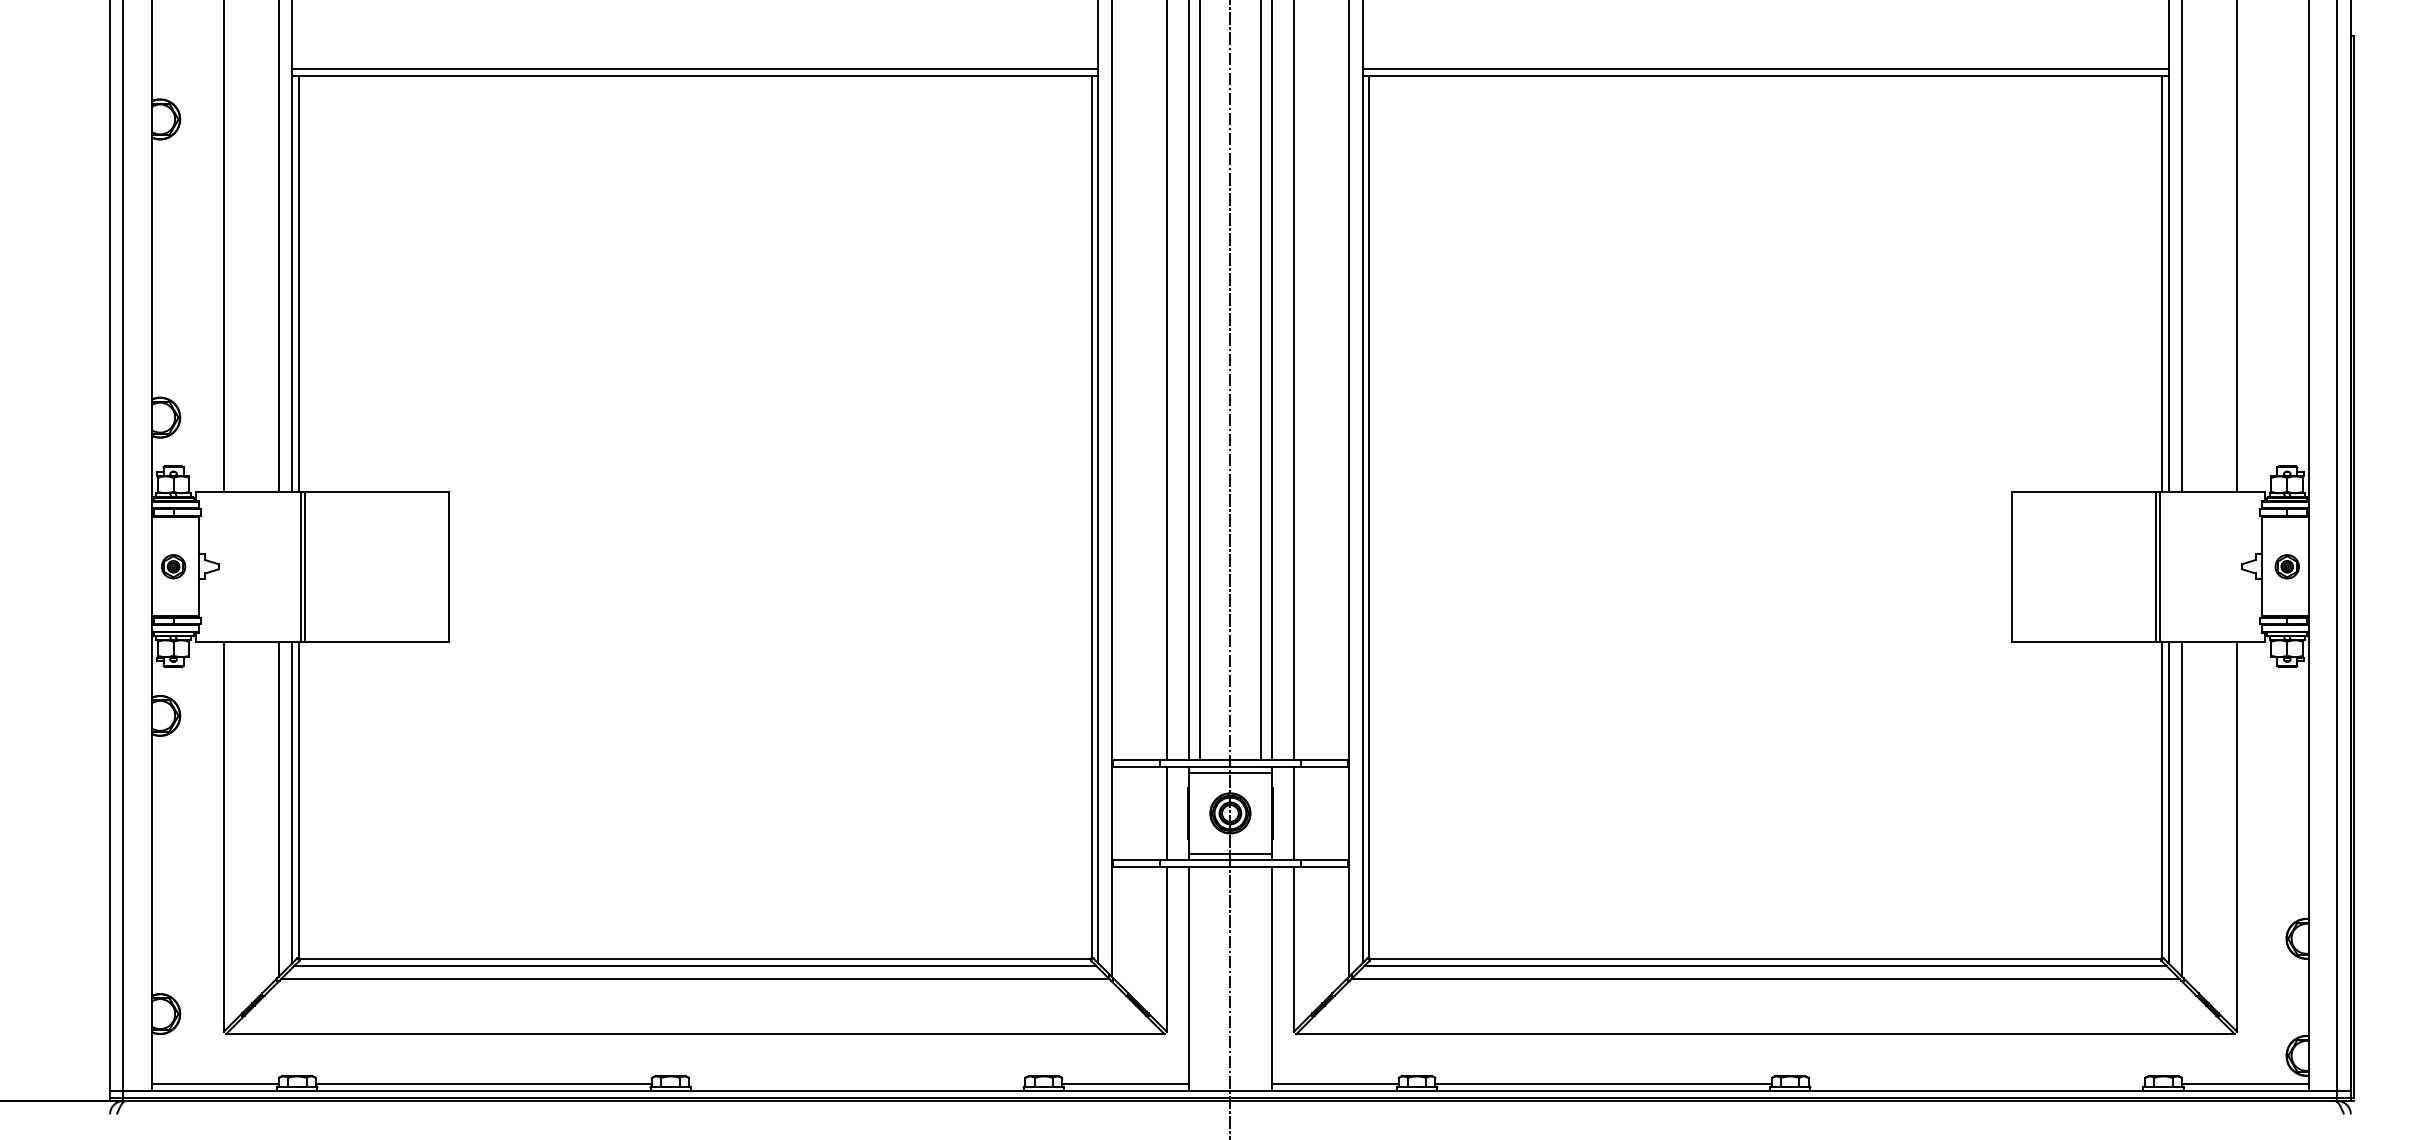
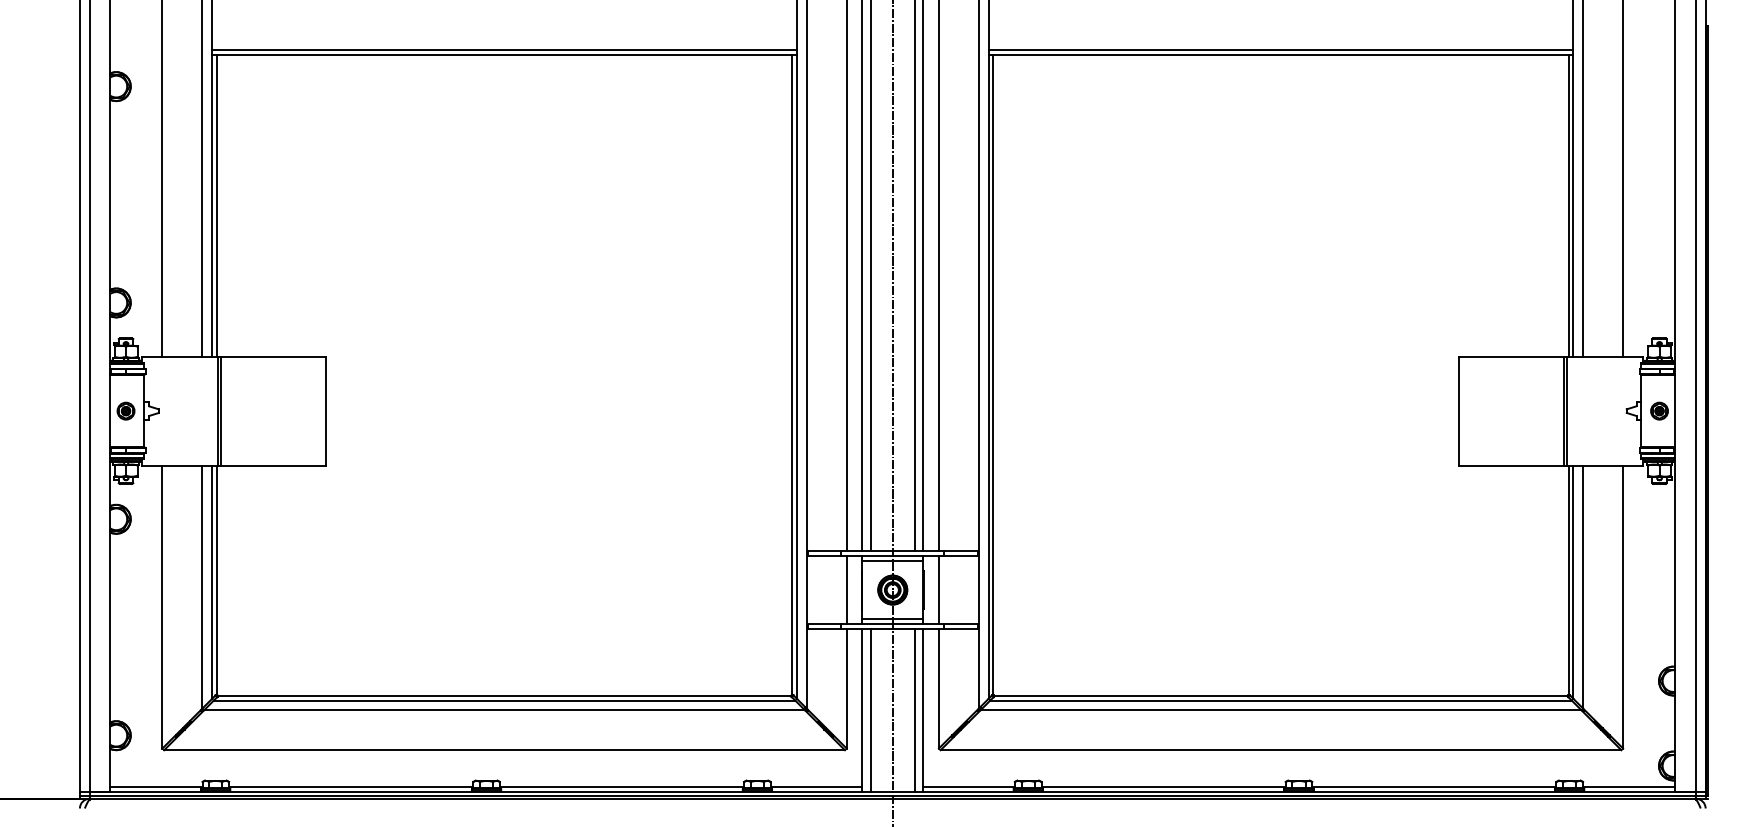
line: (1200, 978) -> (871, 709), added
line: (1260, 978) -> (914, 709), added
line: (856, 1084) -> (621, 786), added
line: (1976, 1084) -> (1434, 786), added

